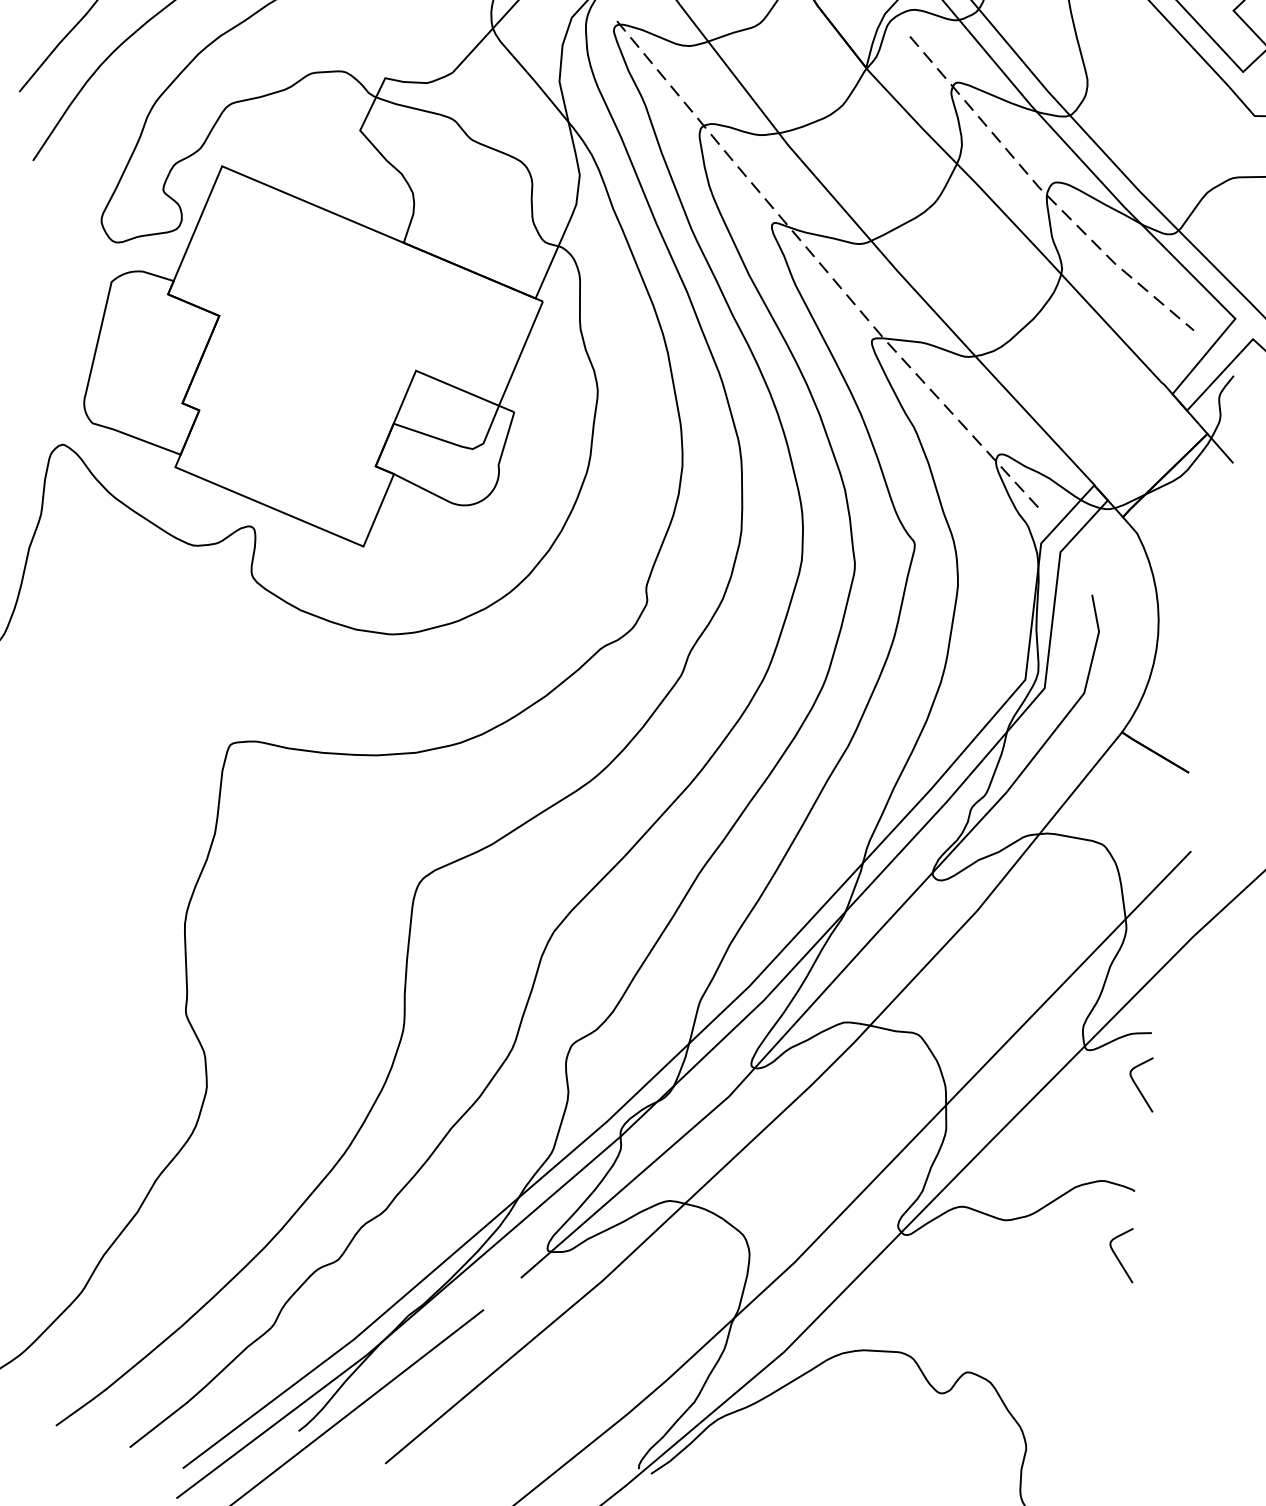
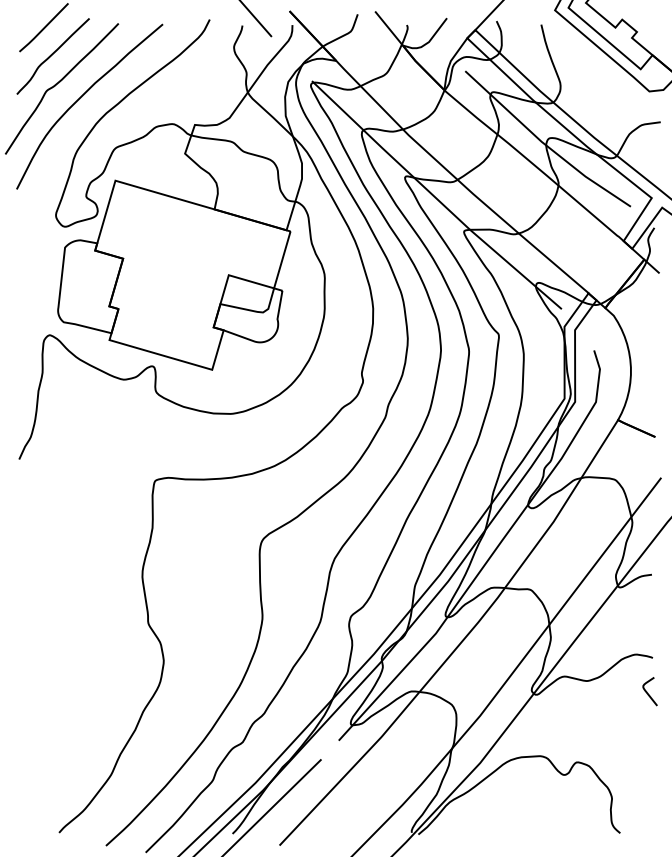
line: (1043, 193) -> (544, 144), dashed -> solid
line: (825, 269) -> (435, 197), dashed -> solid
curve: (1137, 1082) -> (647, 601), removed

